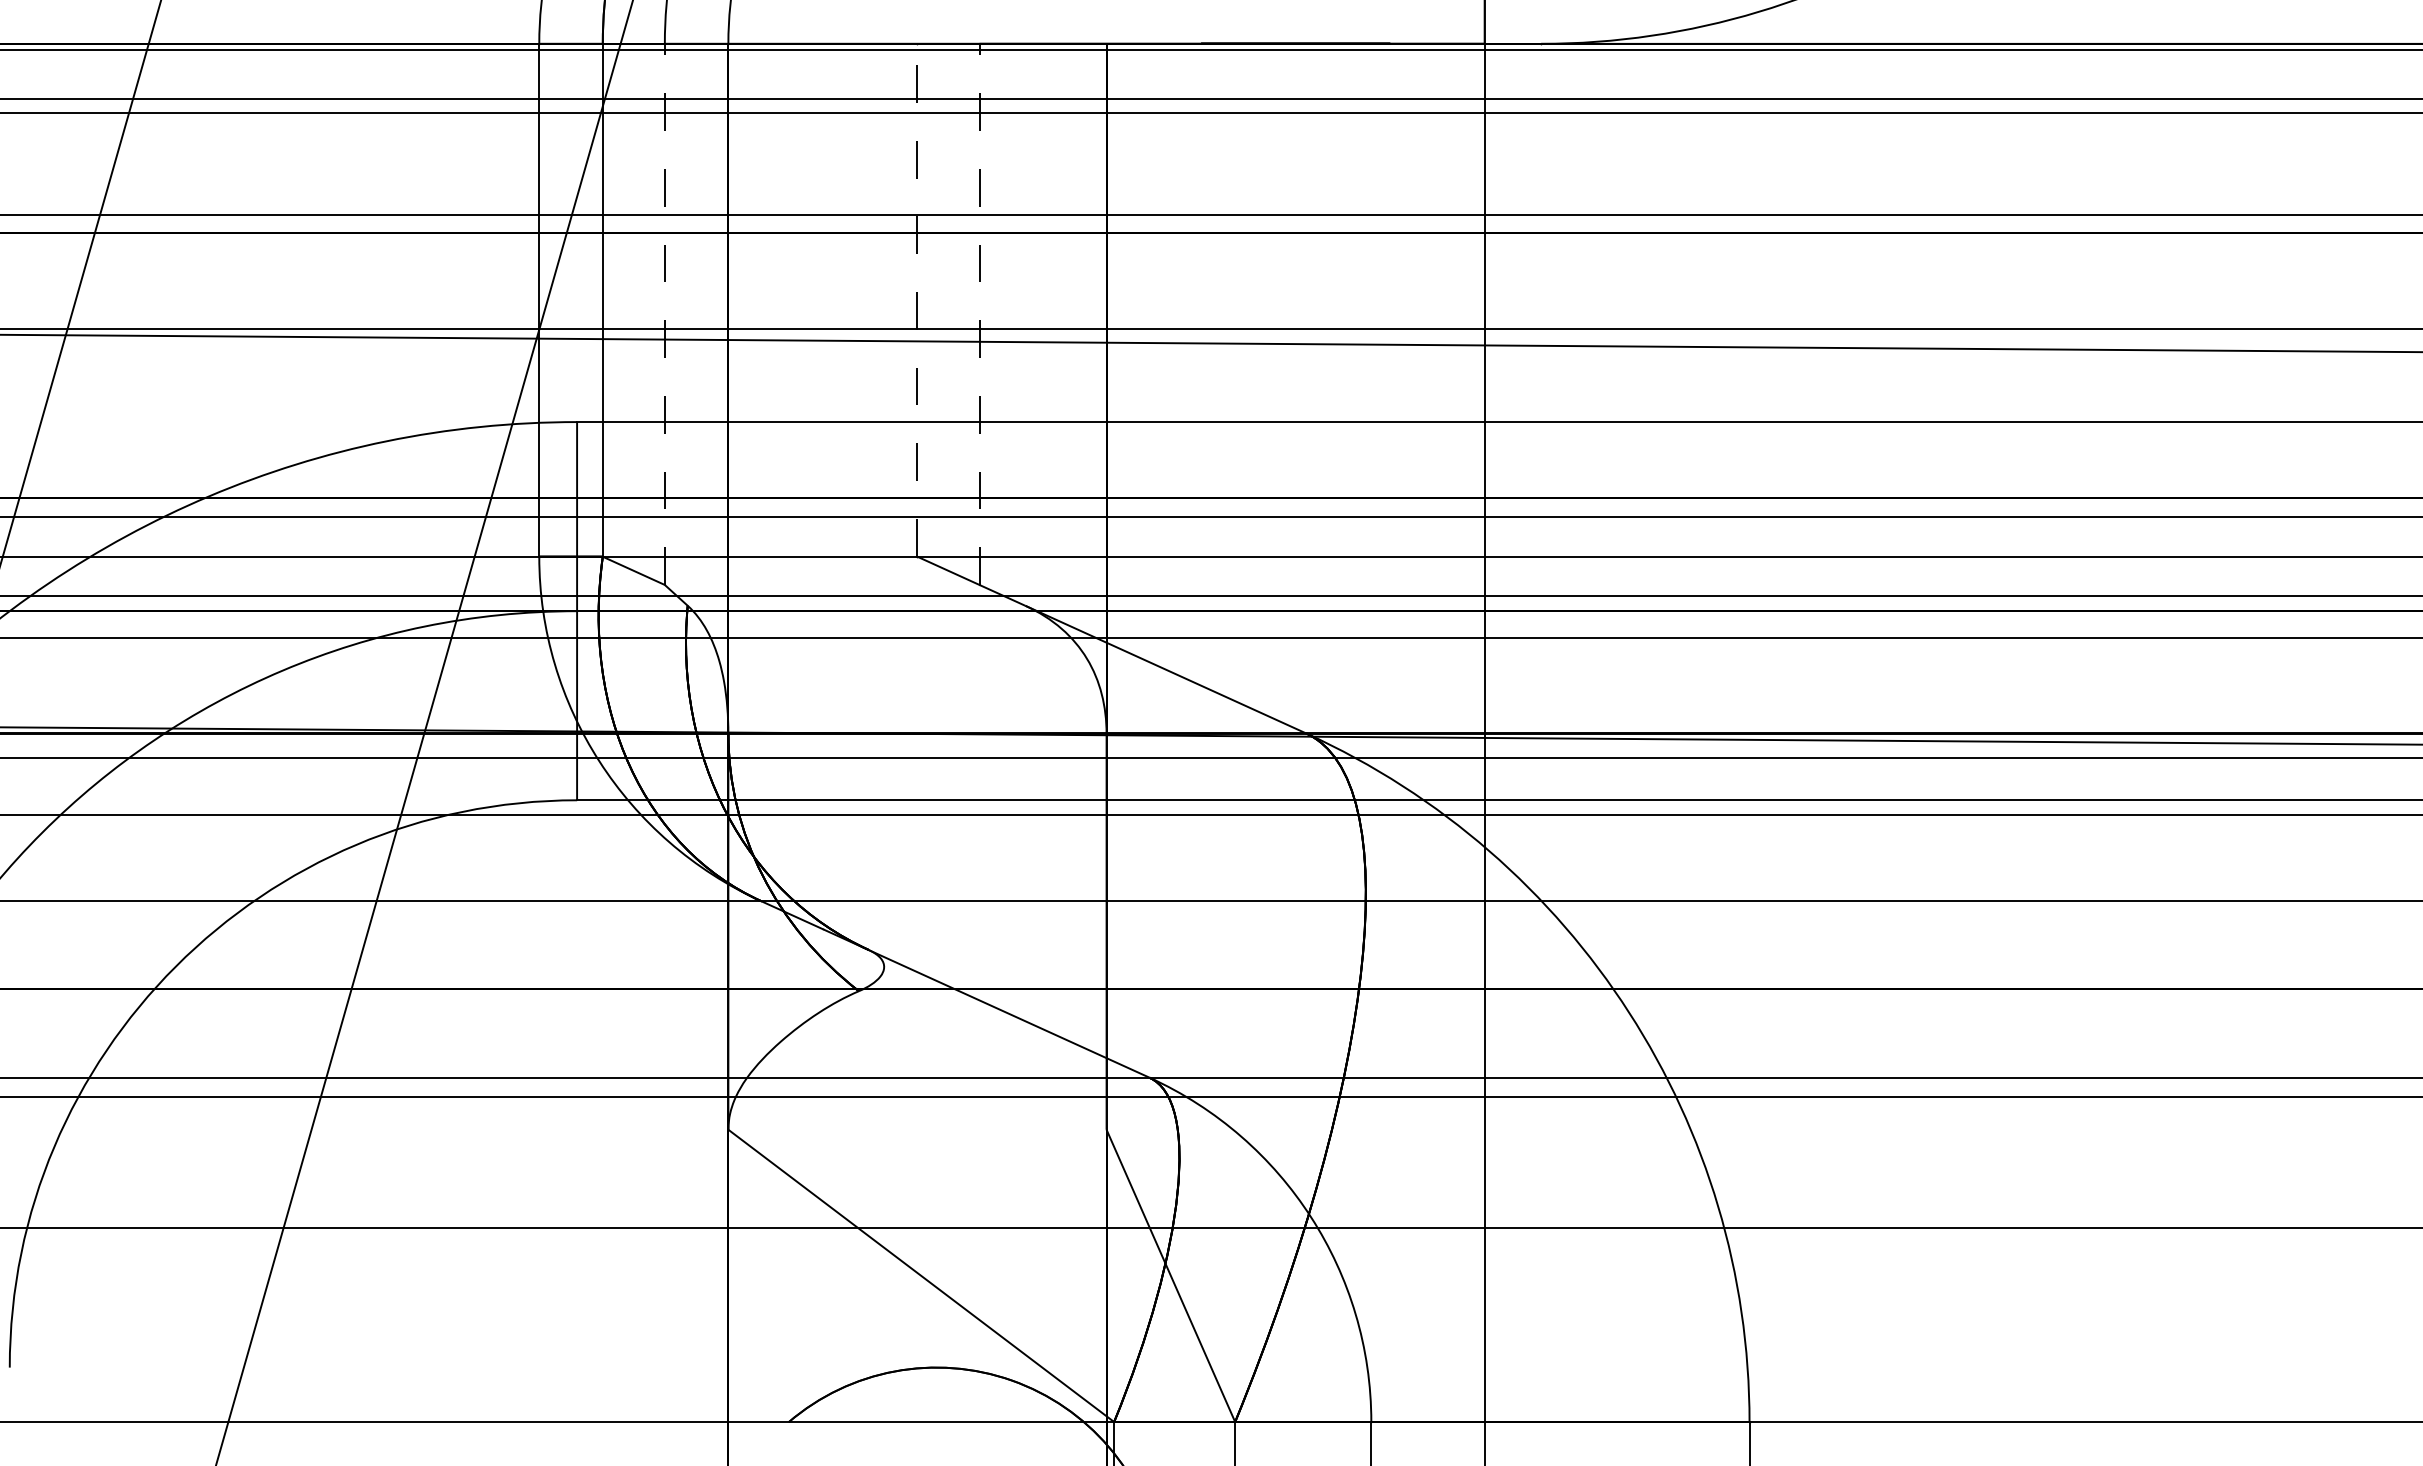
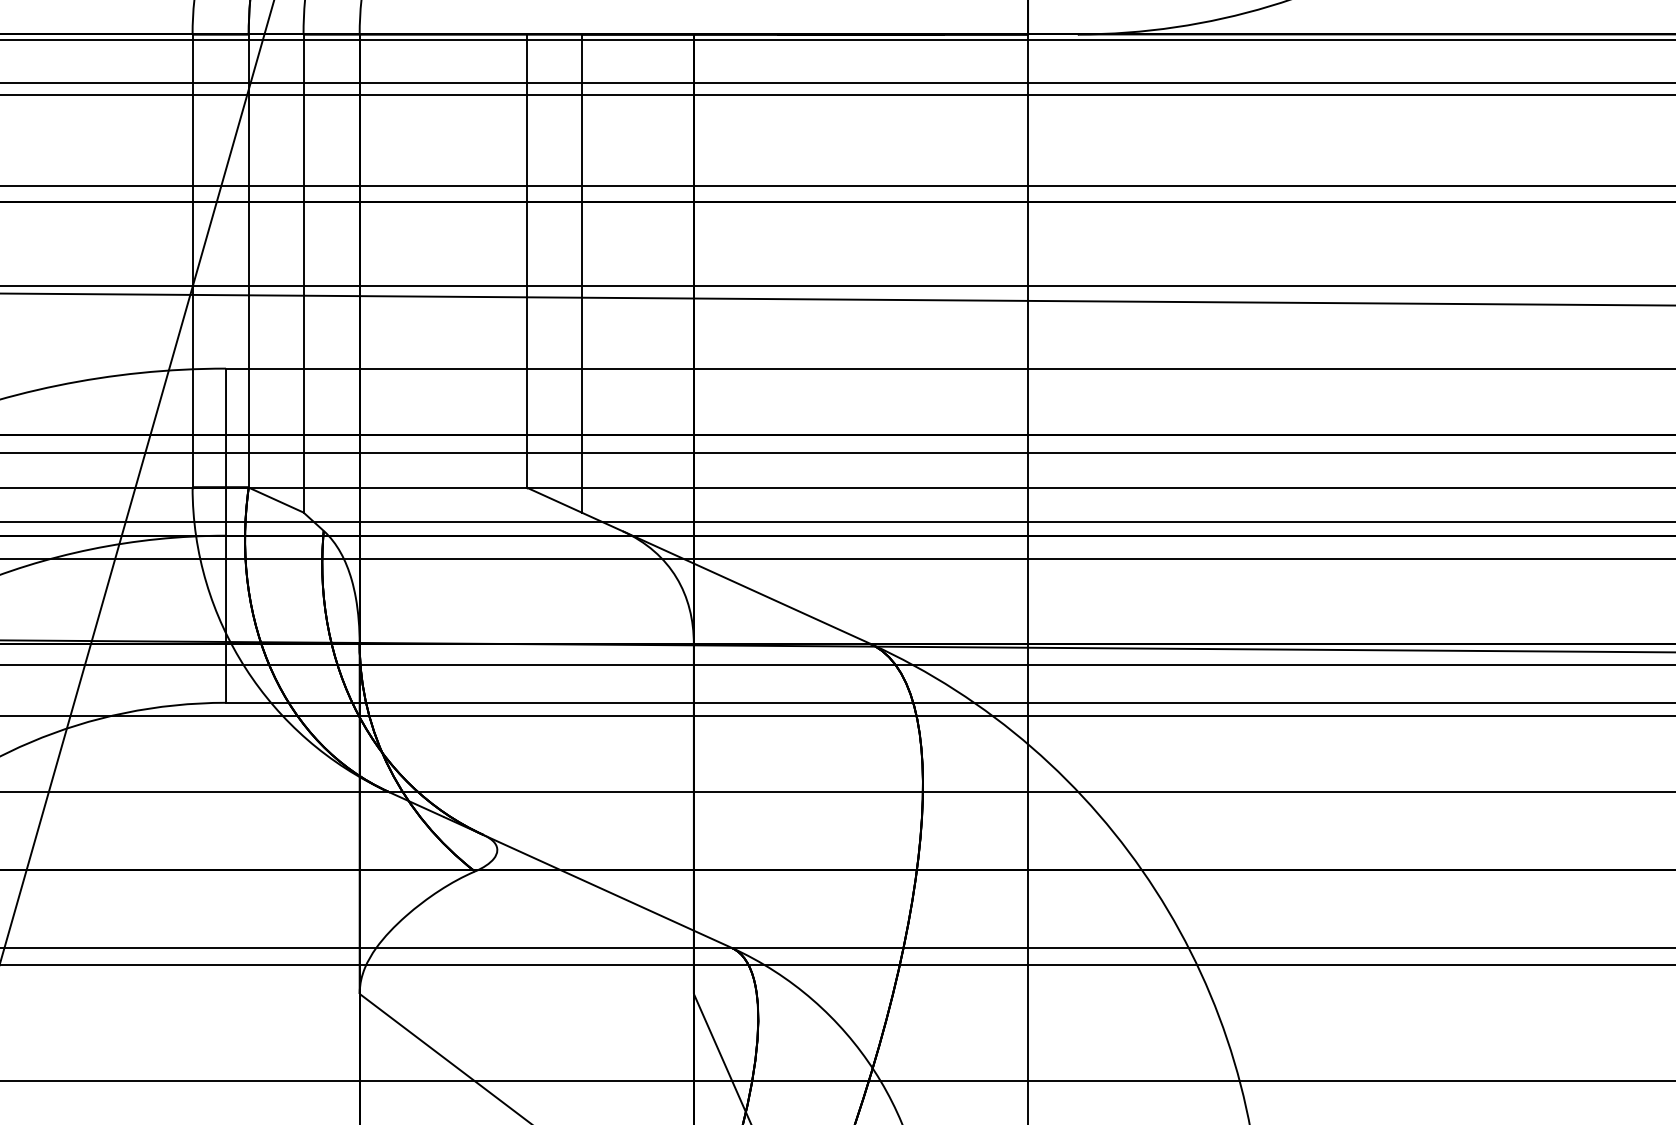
line: (917, 299) -> (526, 260), dashed -> solid
line: (664, 314) -> (303, 273), dashed -> solid
line: (979, 314) -> (581, 273), dashed -> solid

